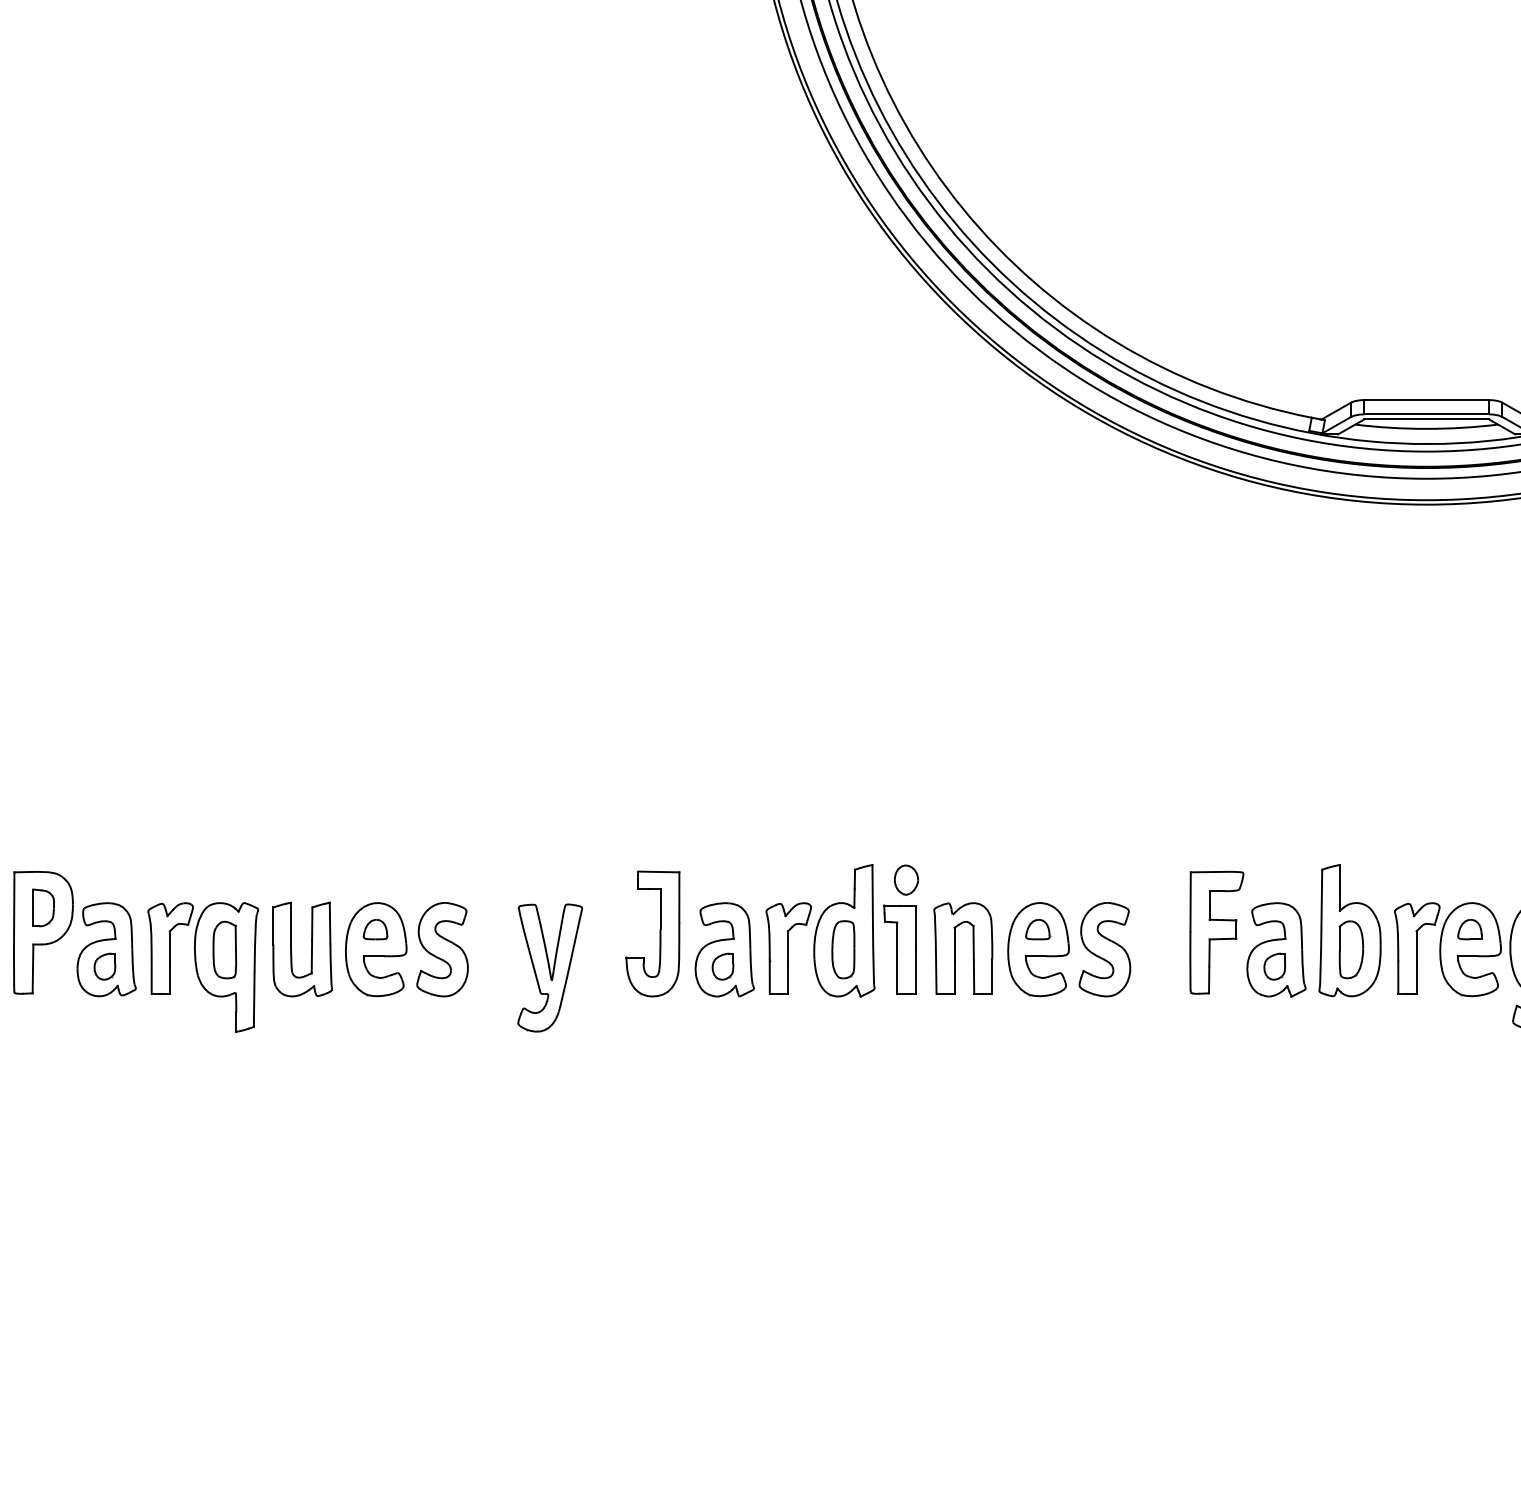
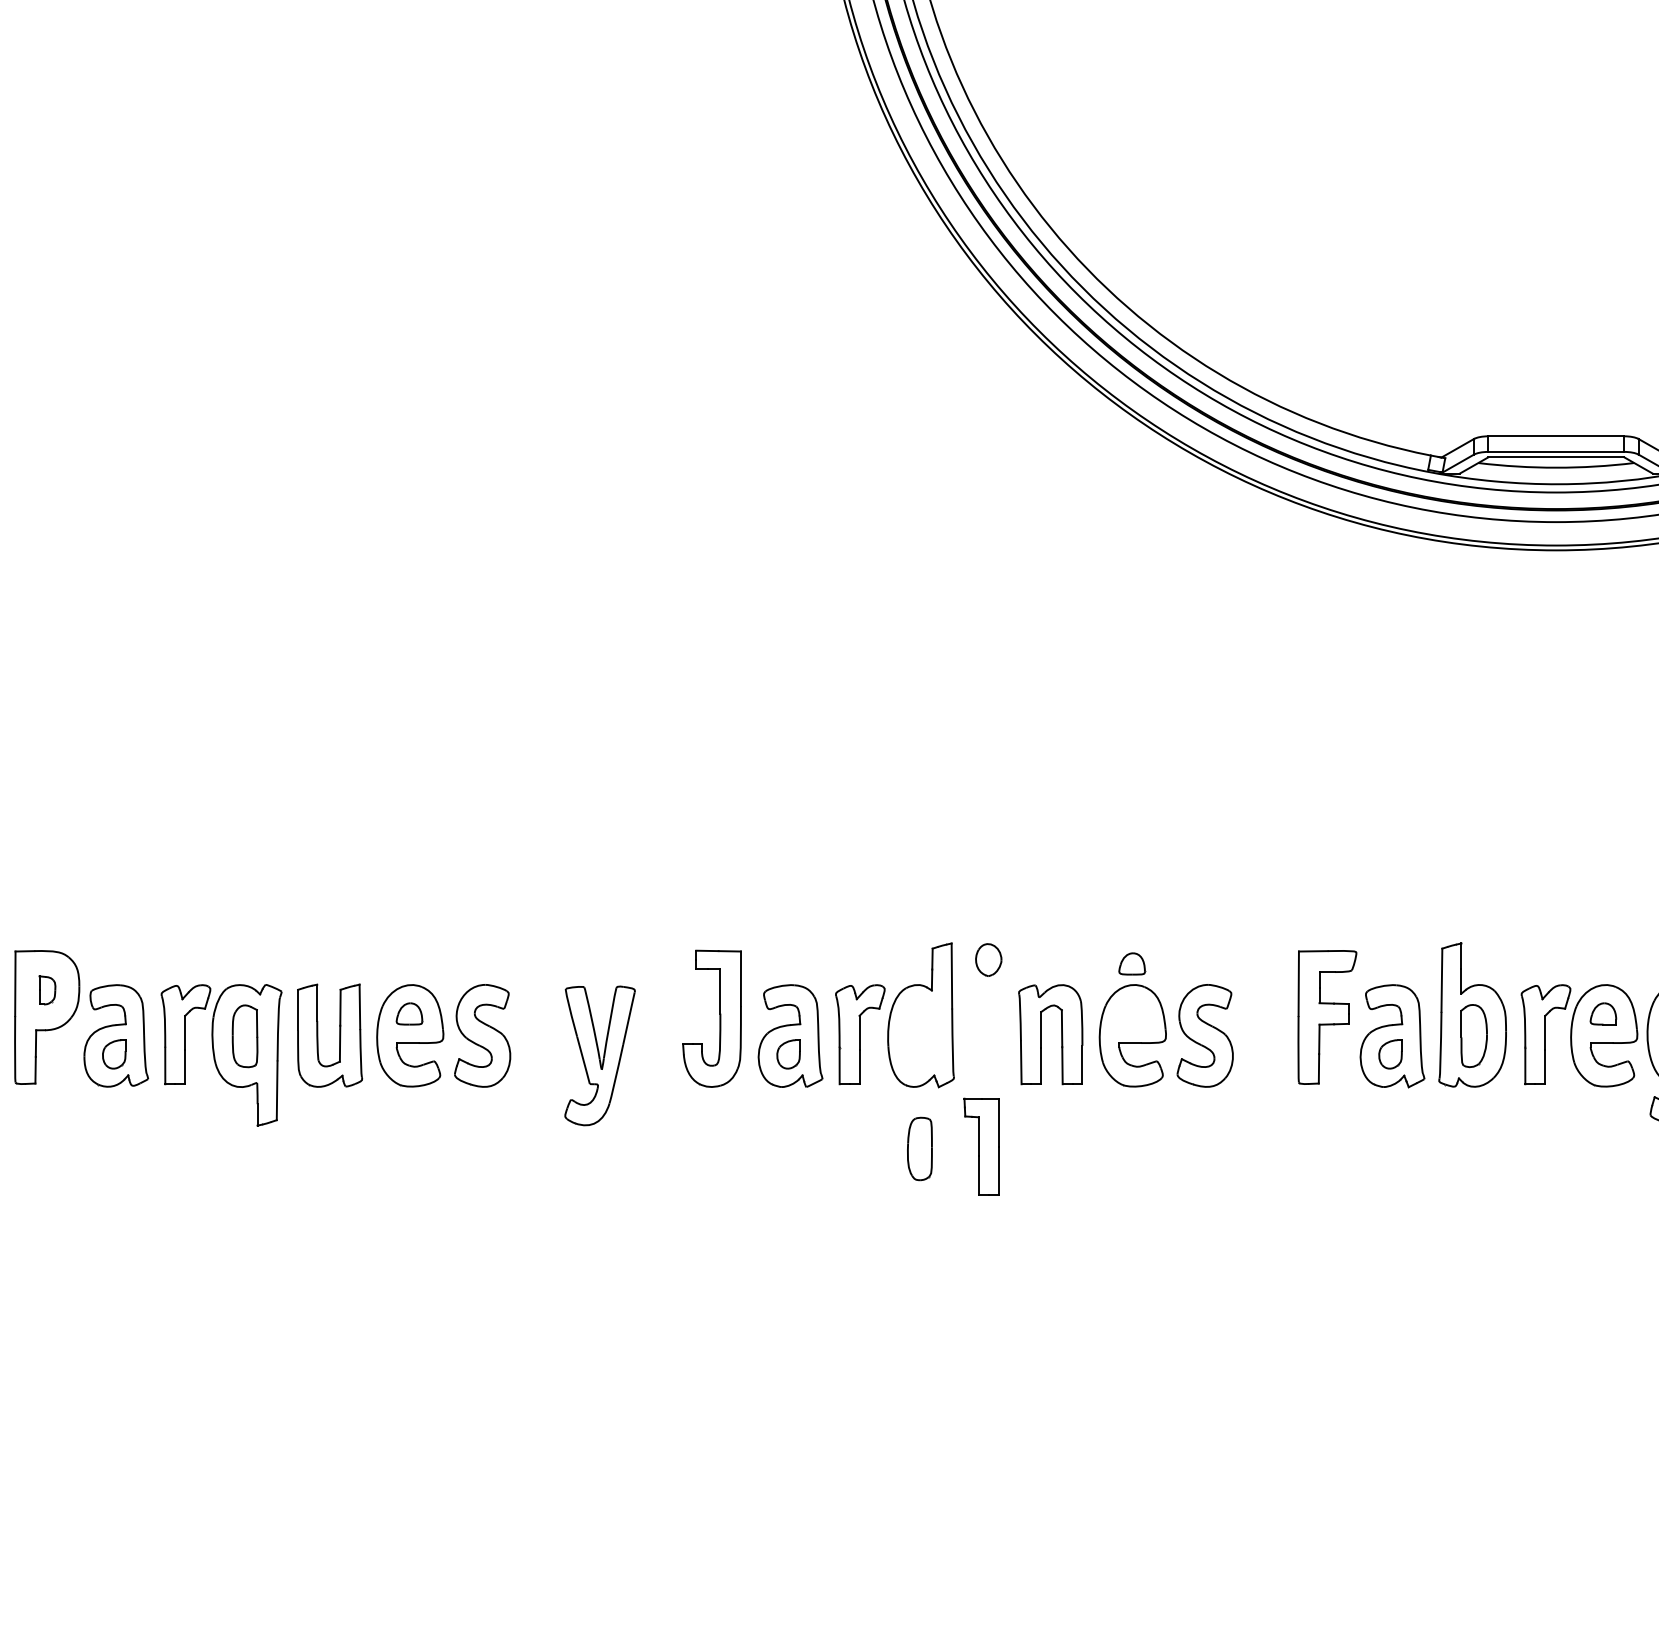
part: (43, 908) -> (47, 990), size x0.7
part: (1038, 929) -> (1132, 963), moved
part: (842, 949) -> (919, 1148), moved
part: (899, 949) -> (981, 1146), moved

